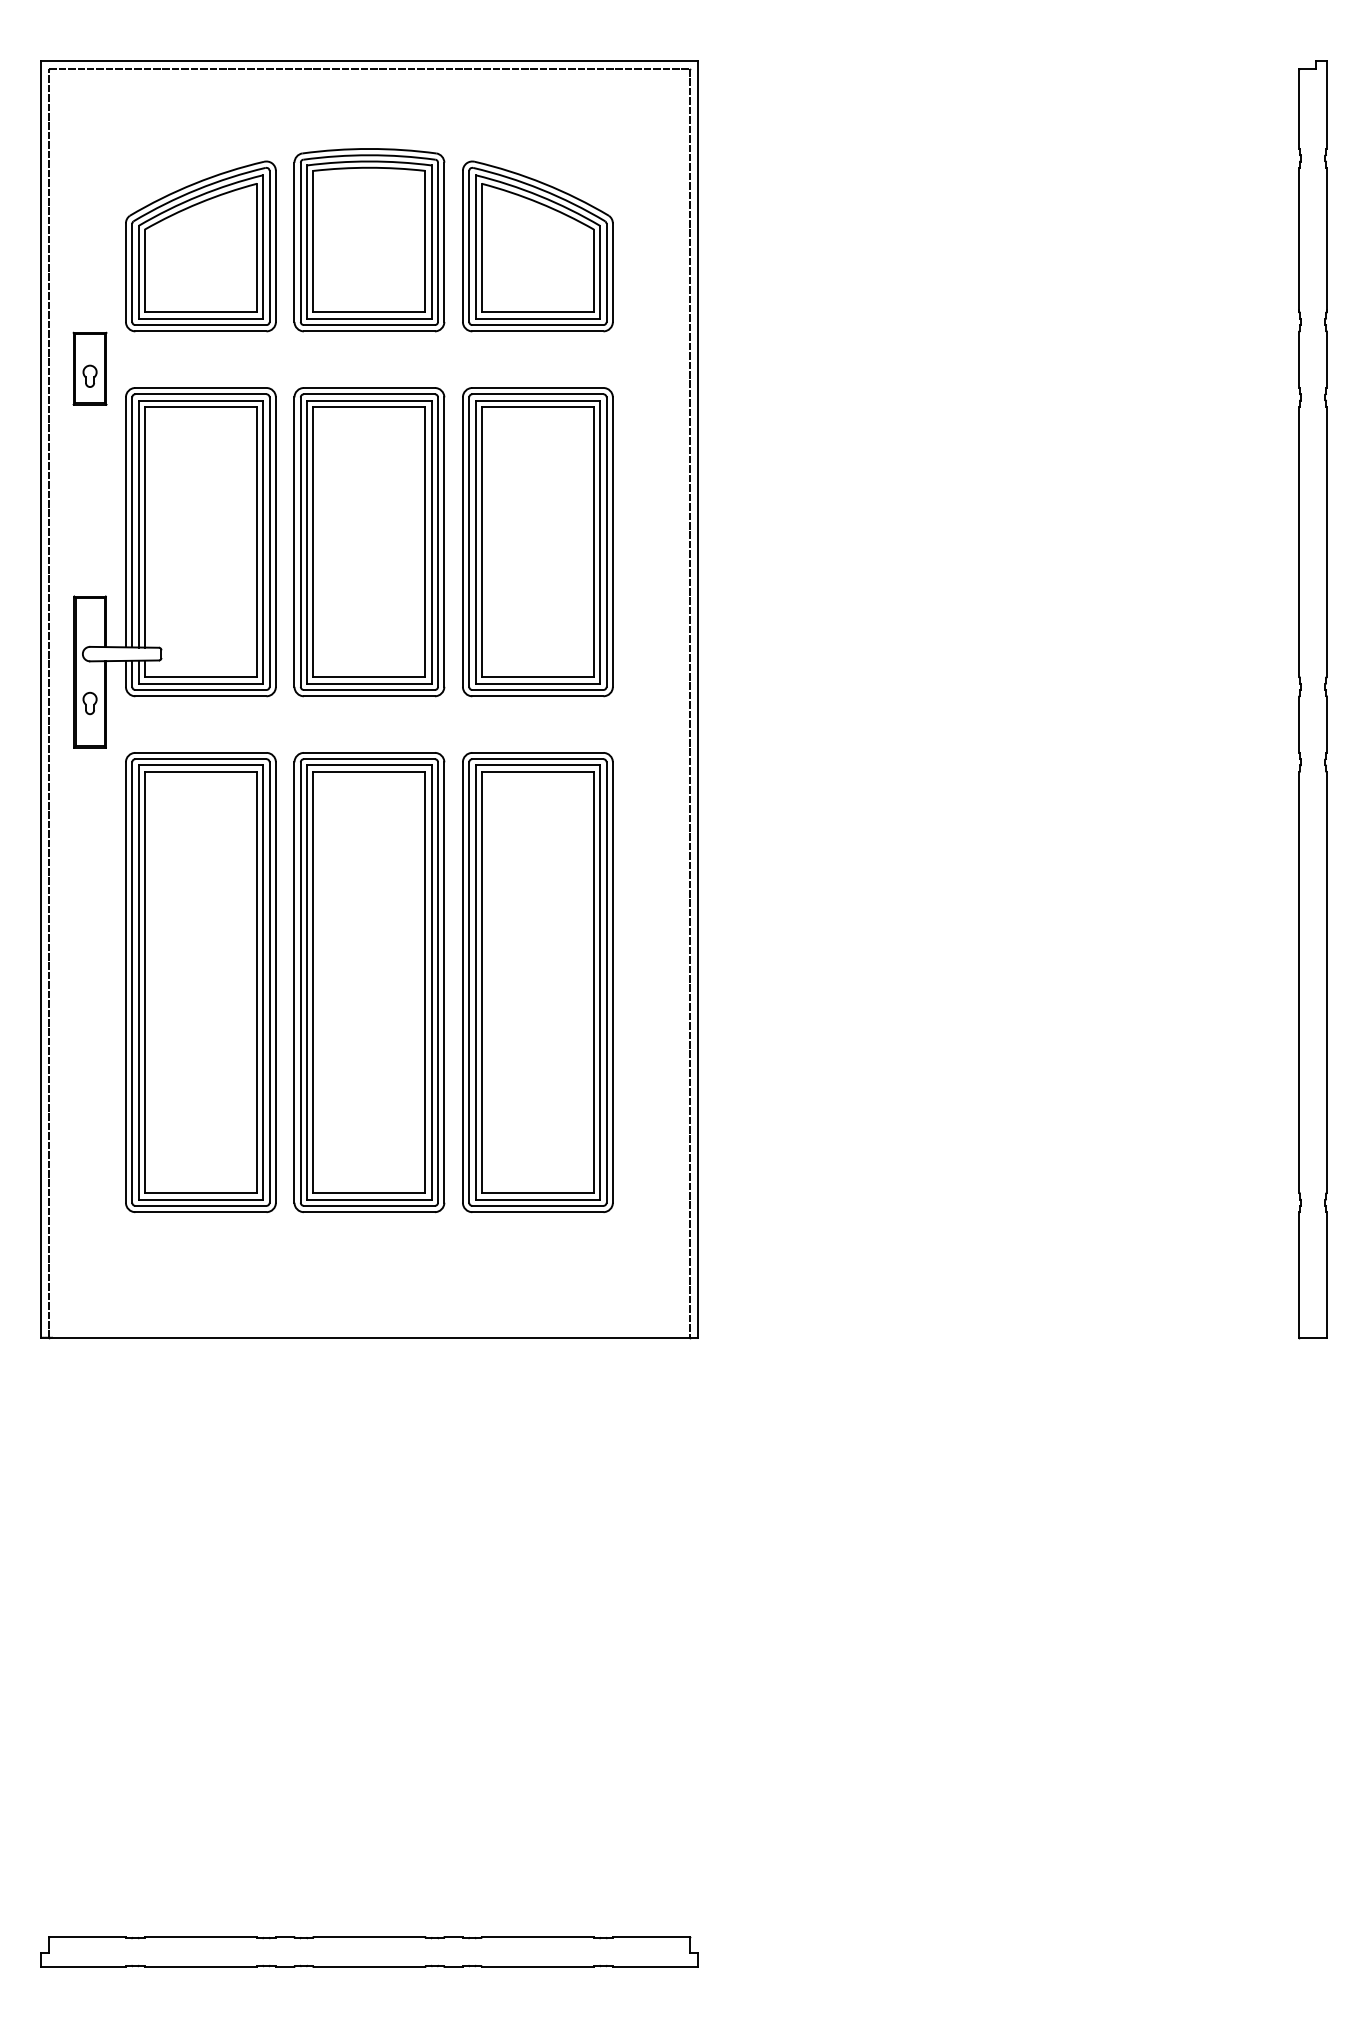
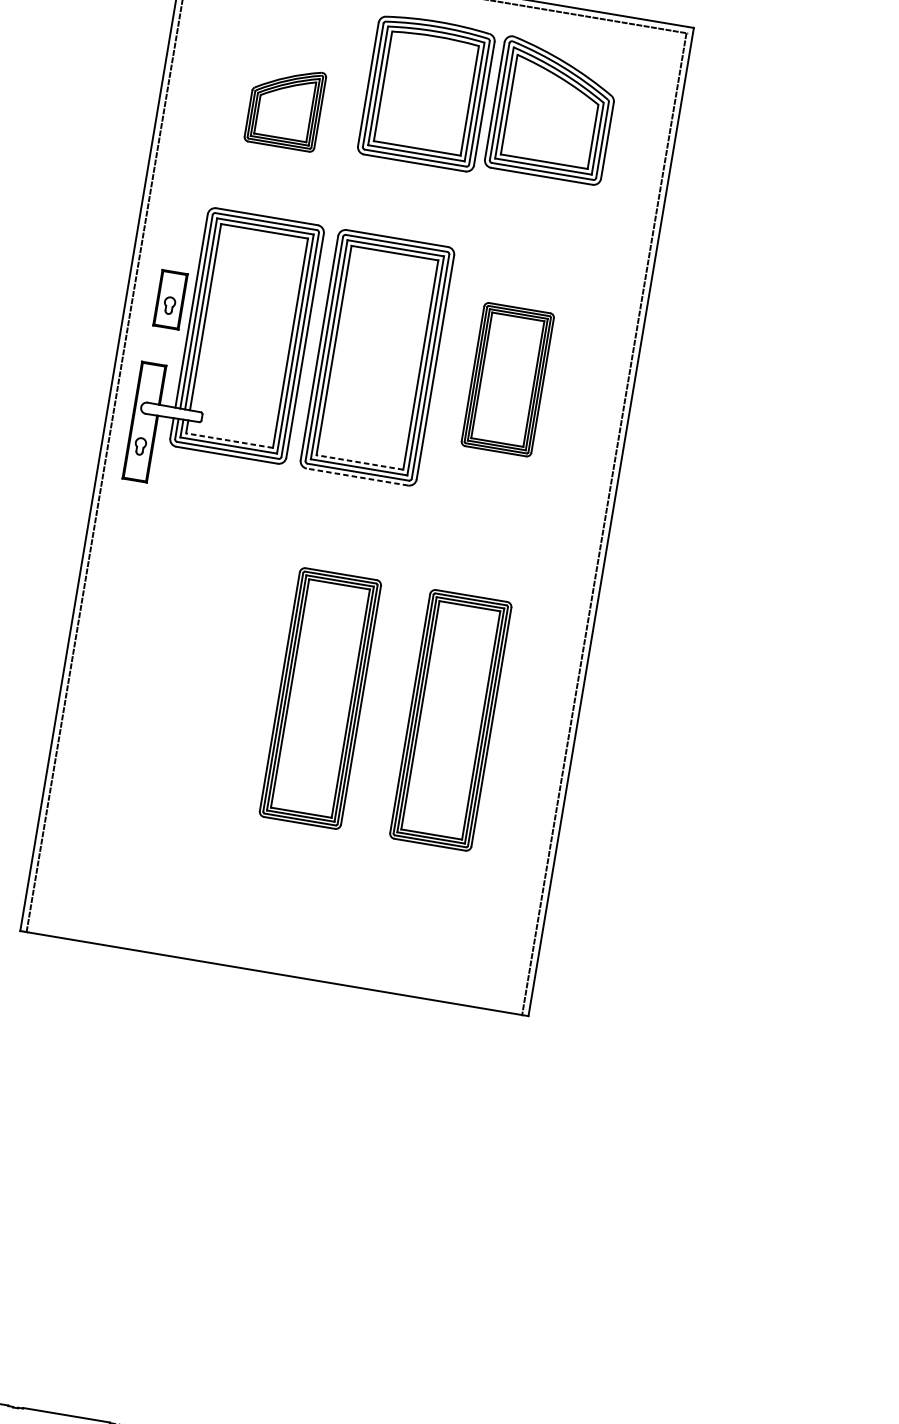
part: (369, 240) -> (426, 92), moved
part: (200, 246) -> (285, 107), size x0.6
part: (537, 246) -> (552, 110), moved
part: (89, 368) -> (170, 299), moved
part: (537, 542) -> (507, 379), size x0.6
line: (200, 677) -> (229, 440), solid -> dashed
line: (368, 677) -> (359, 462), solid -> dashed
line: (368, 696) -> (356, 477), solid -> dashed
part: (200, 982) -> (189, 676), removed
part: (369, 982) -> (320, 698), size x0.7
part: (537, 982) -> (450, 720), size x0.7

